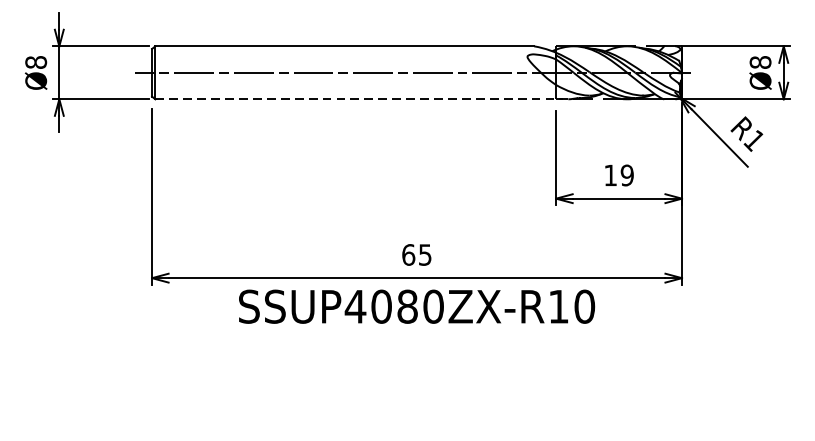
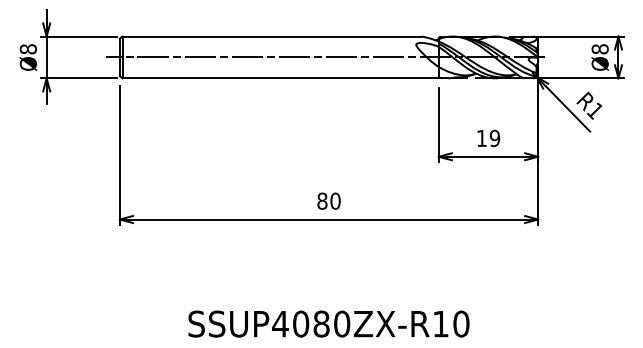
line: (361, 99) -> (285, 78), dashed -> solid
text: (416, 254) -> (328, 200), 65 -> 80
text: (416, 306) -> (328, 323), moved

